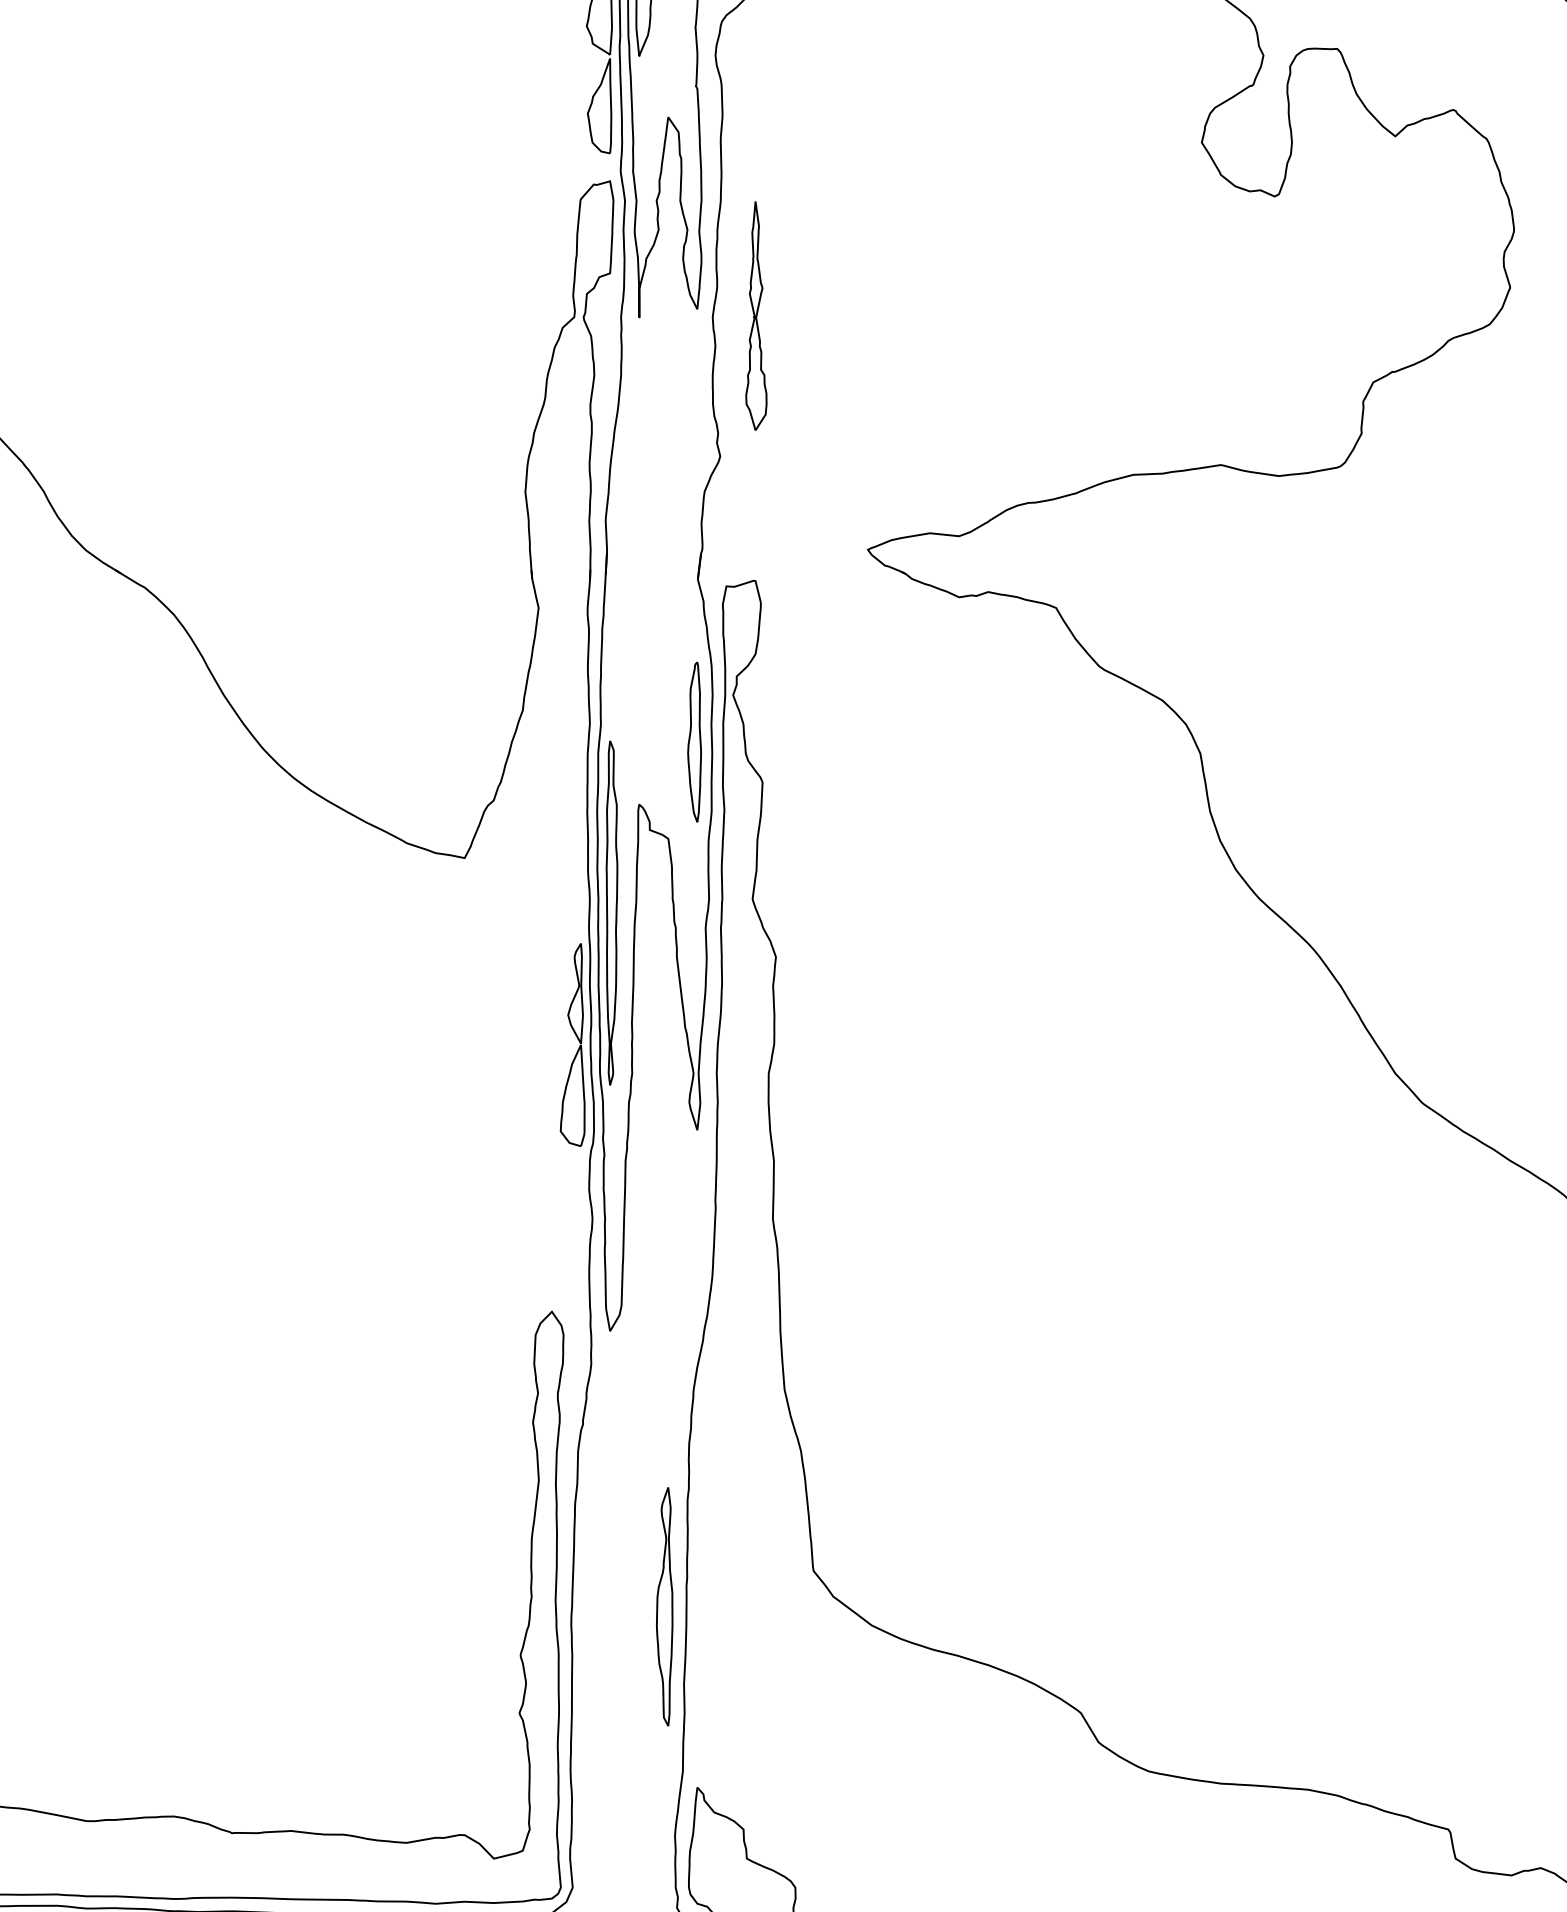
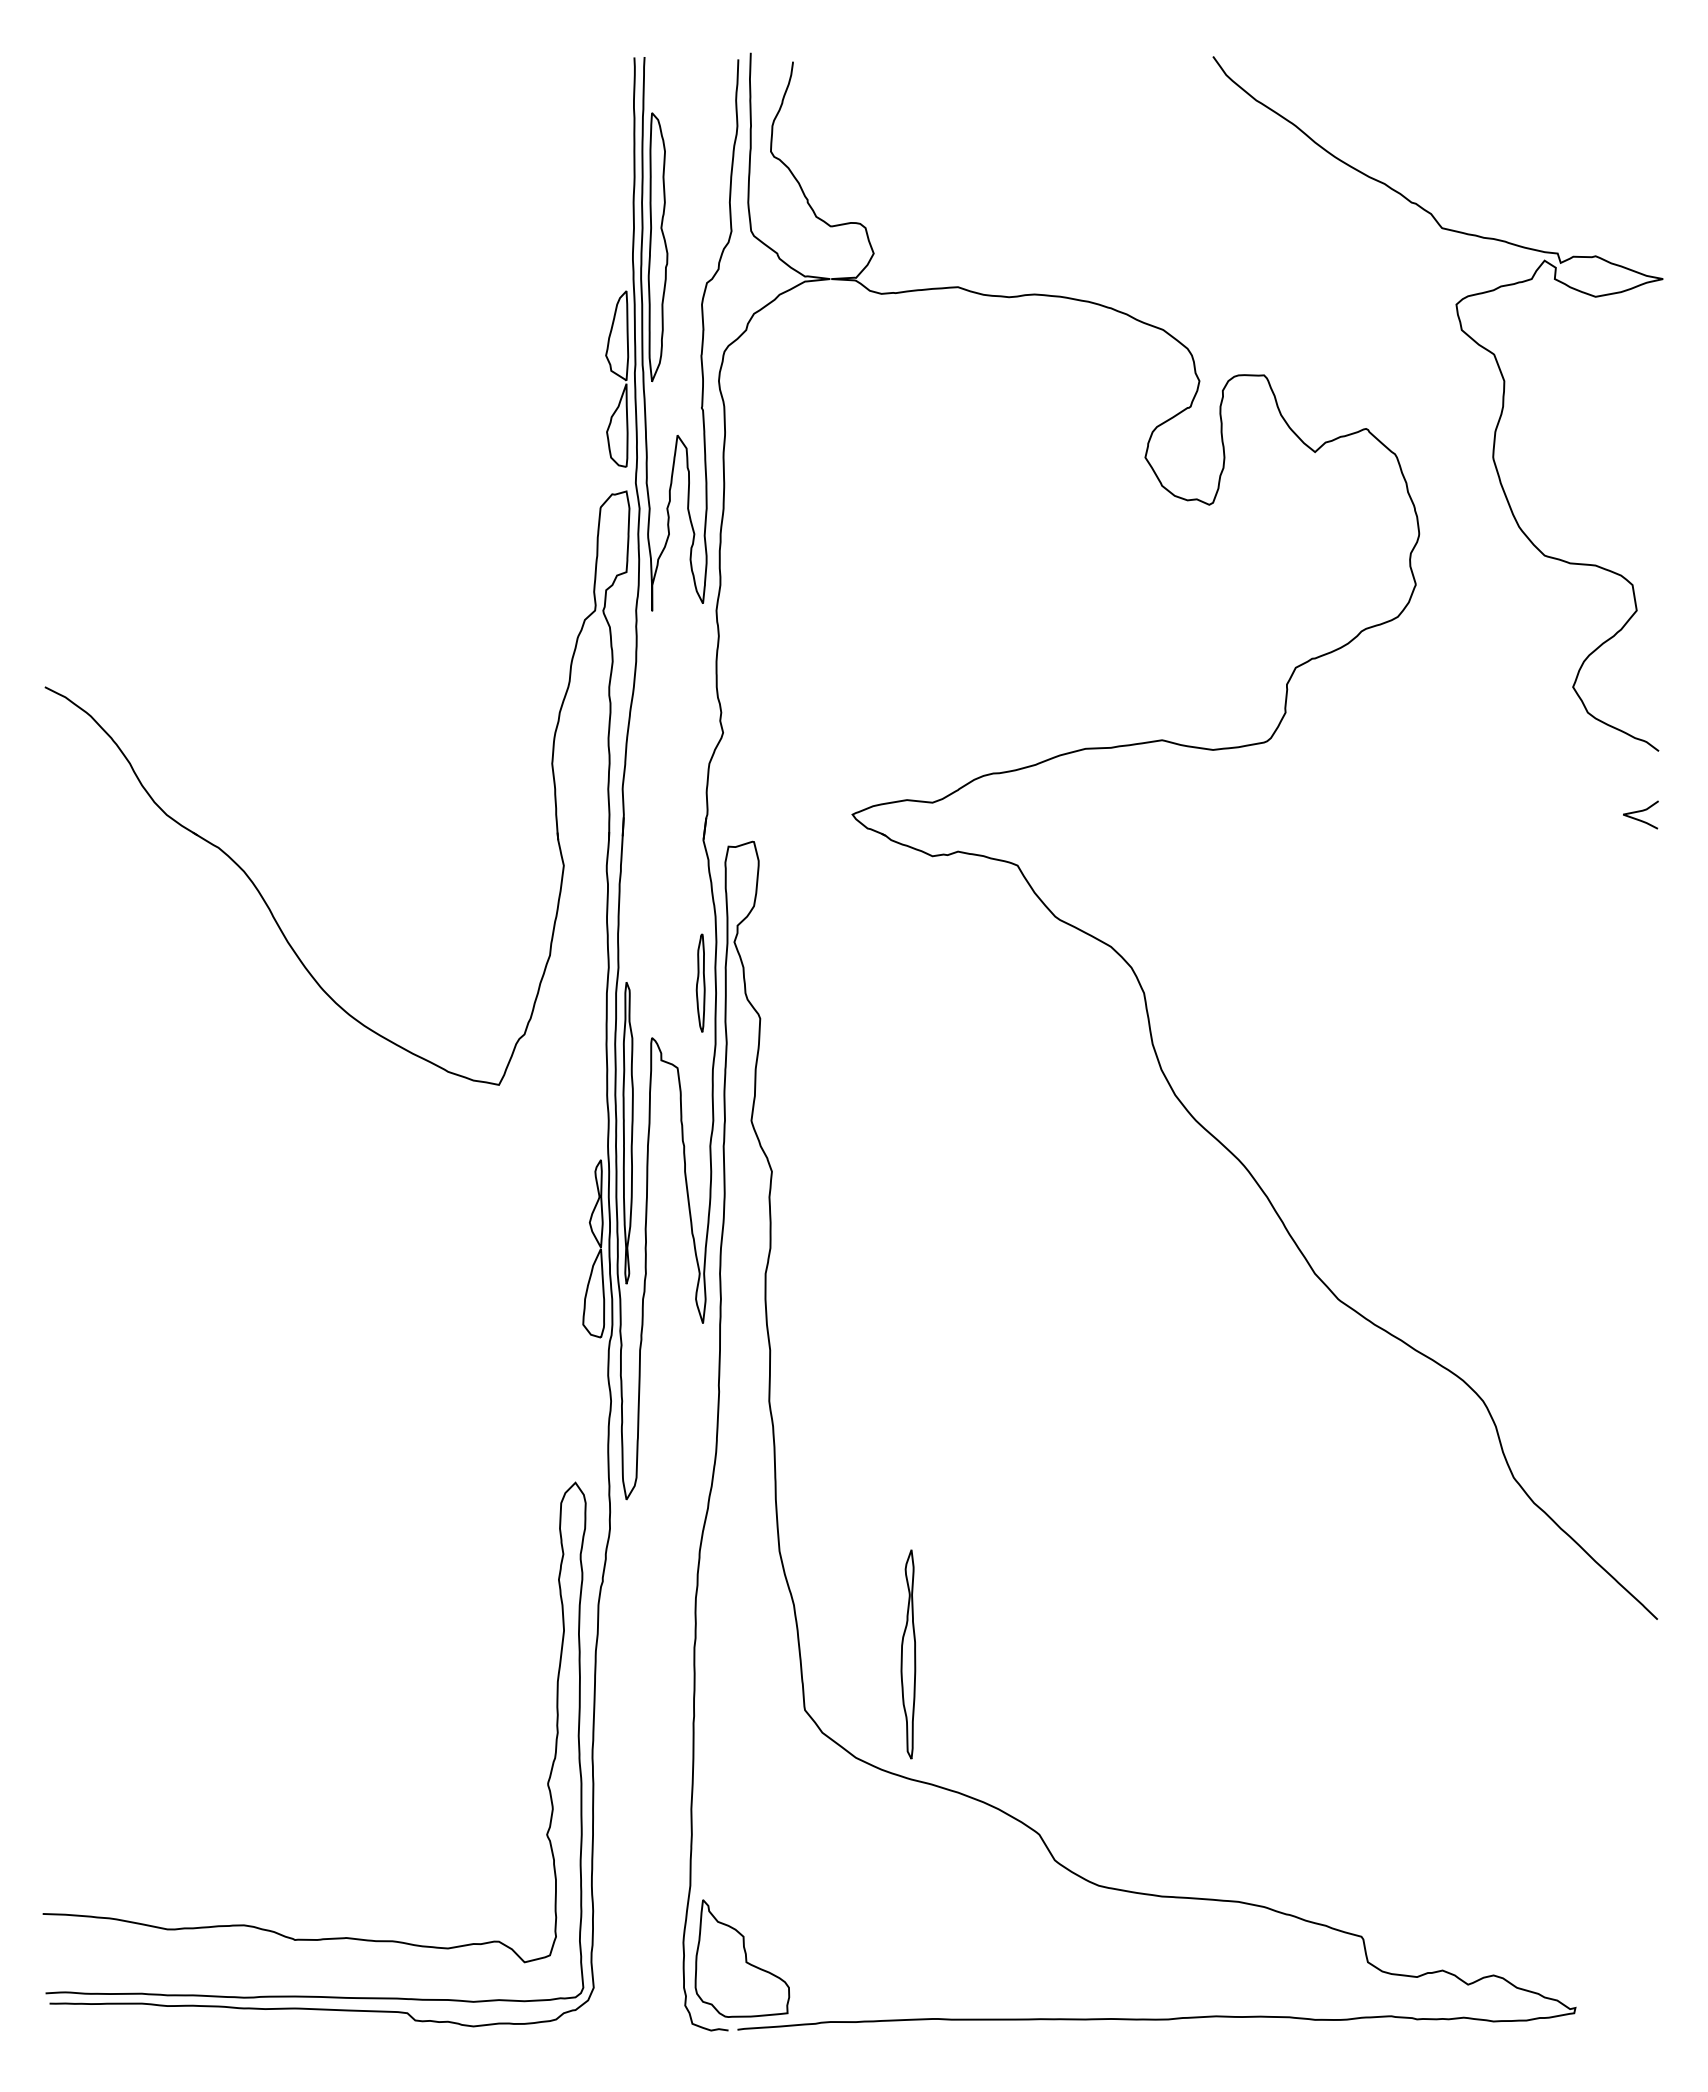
part: (756, 315) -> (754, 609), removed
part: (694, 741) -> (700, 982), size x0.7
part: (664, 1606) -> (908, 1654), moved

